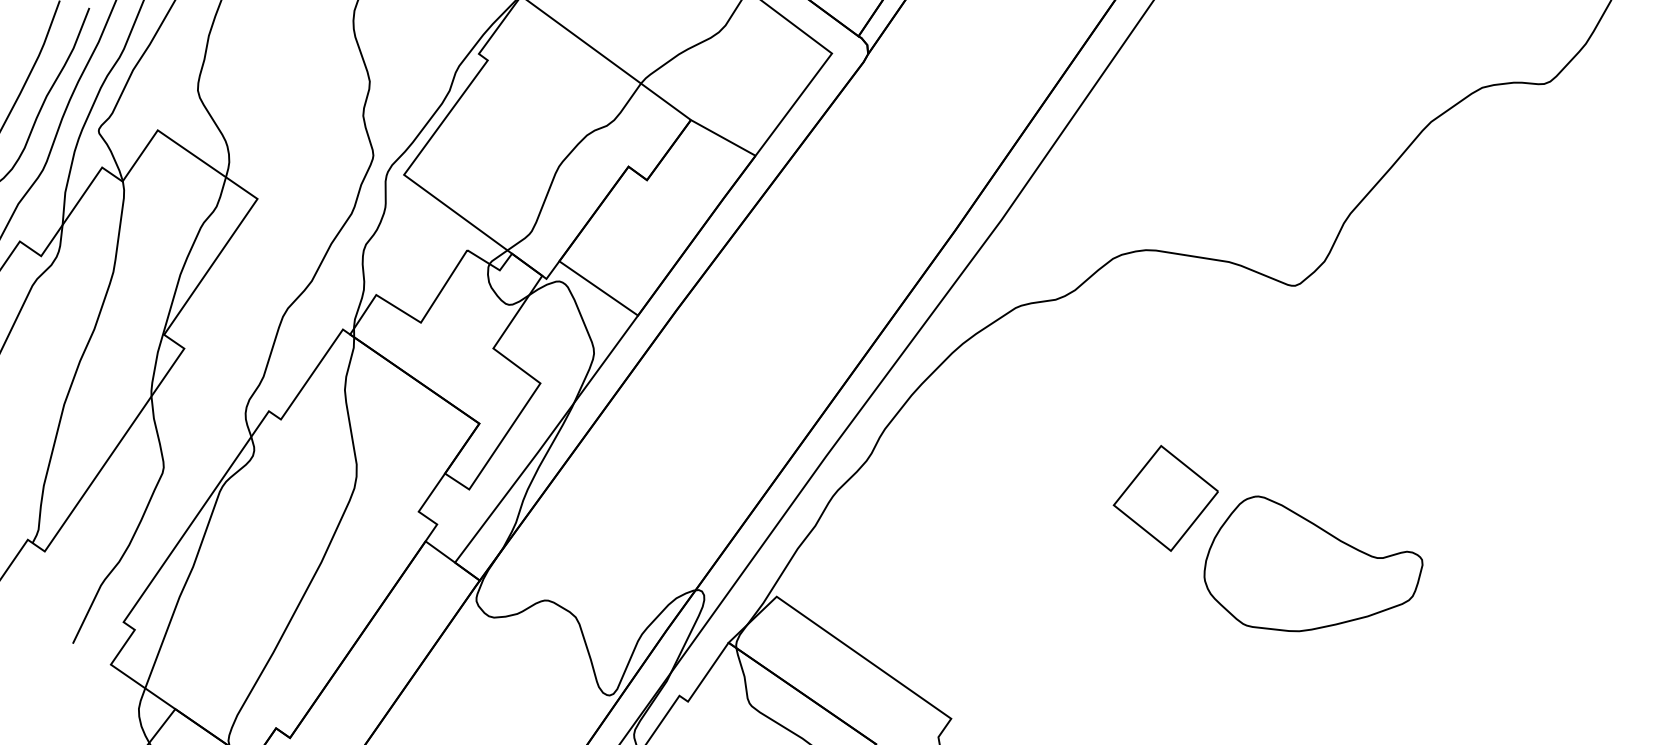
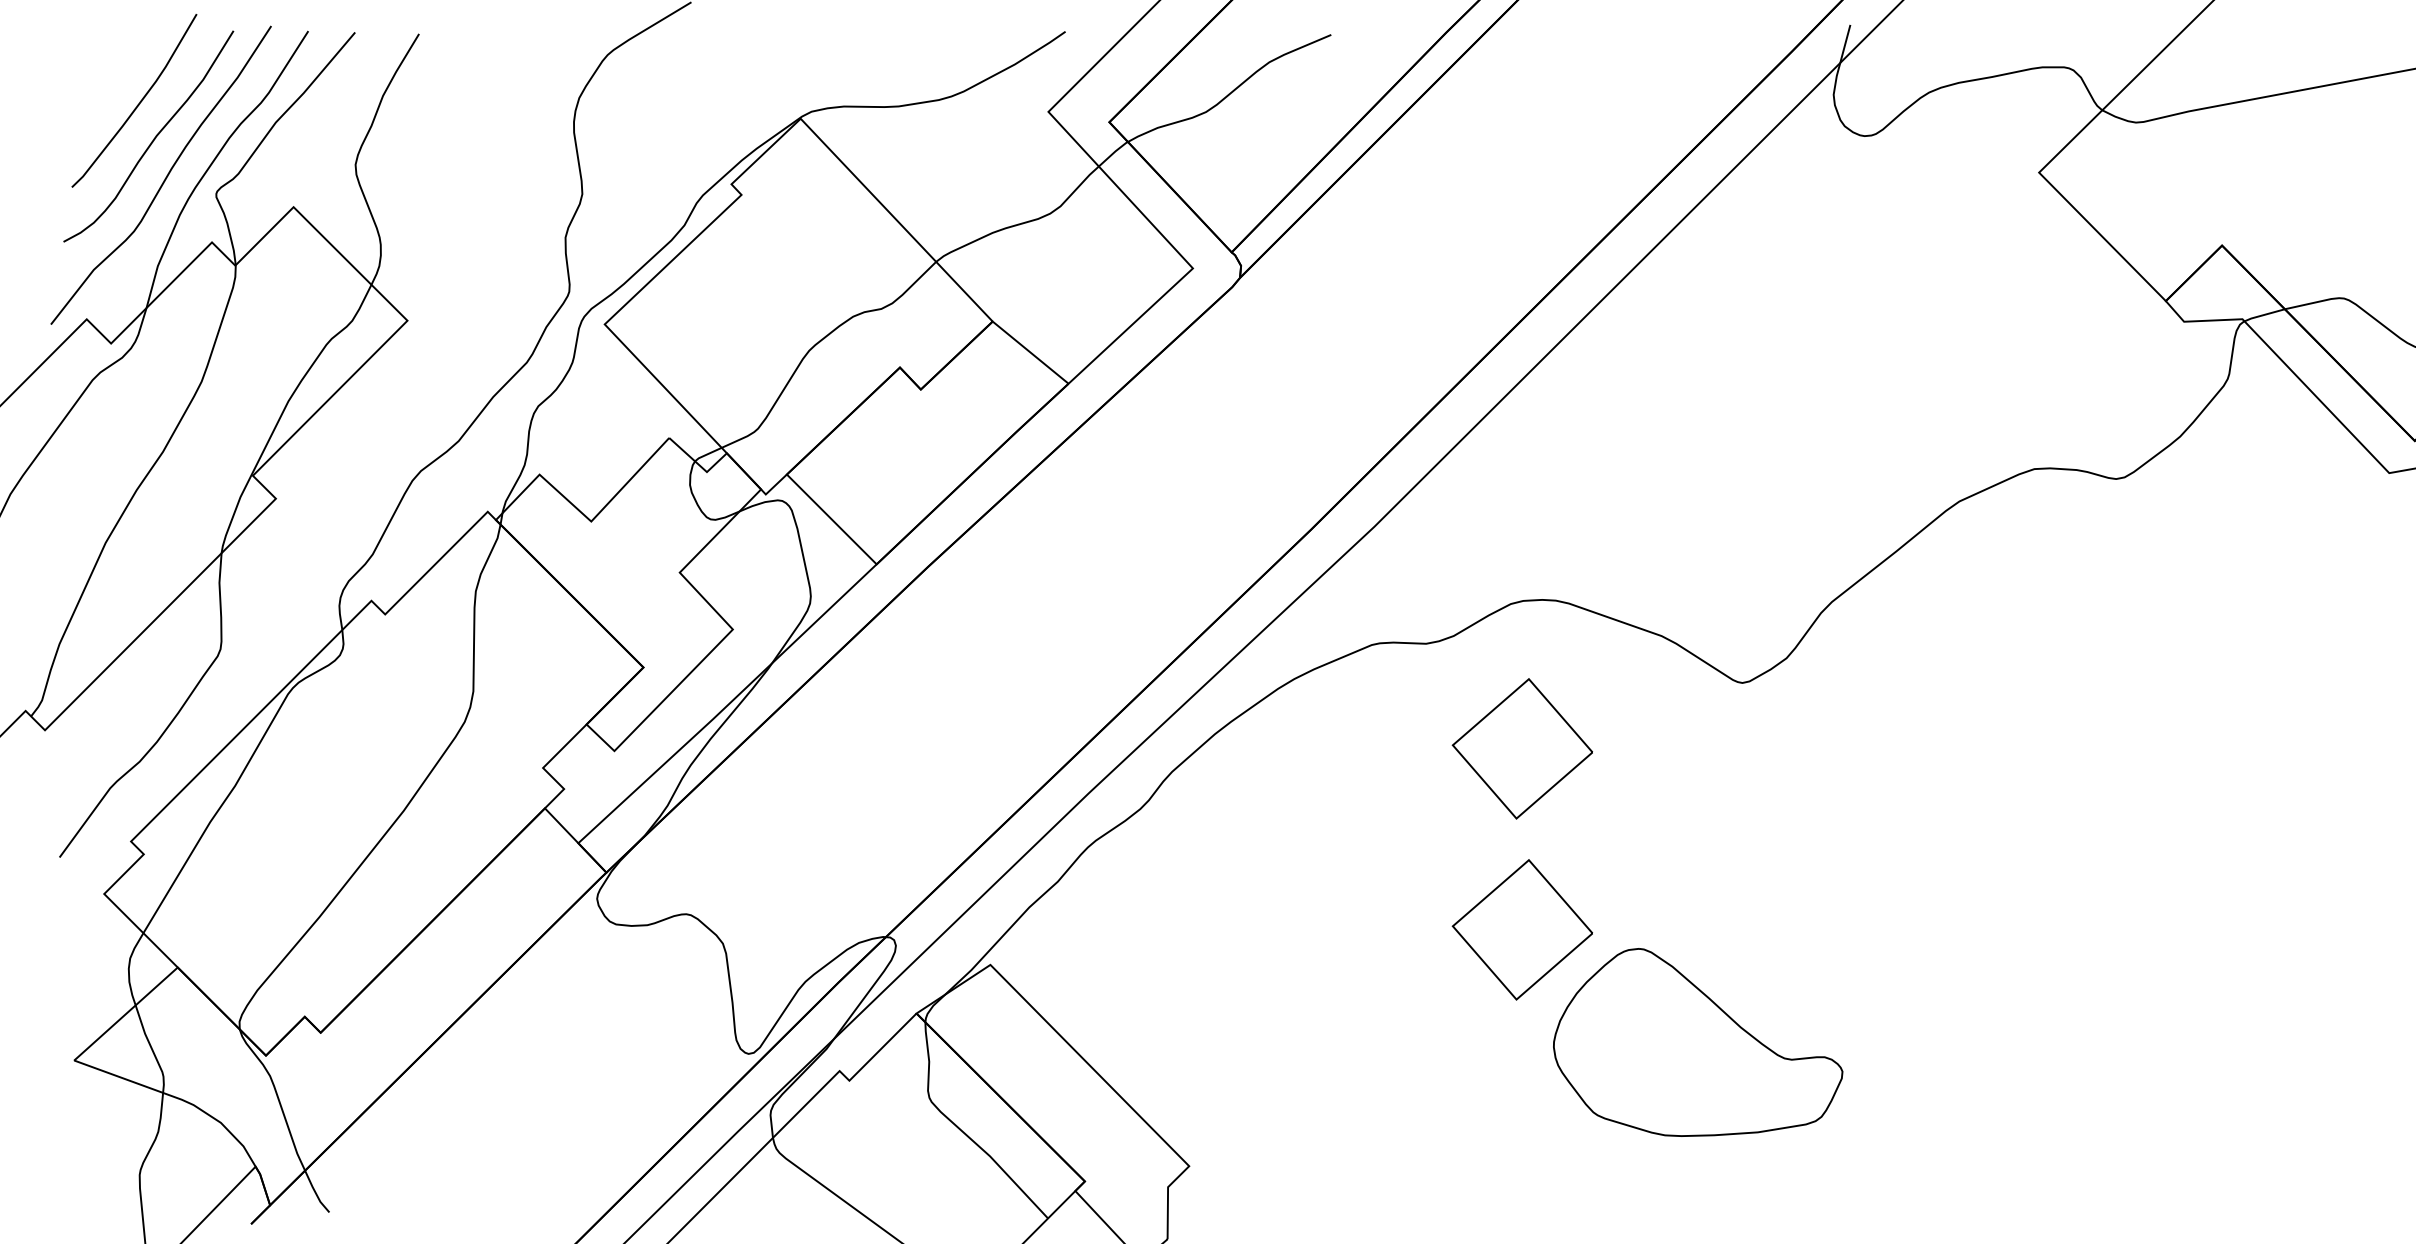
part: (1140, 364) -> (1521, 748), added

